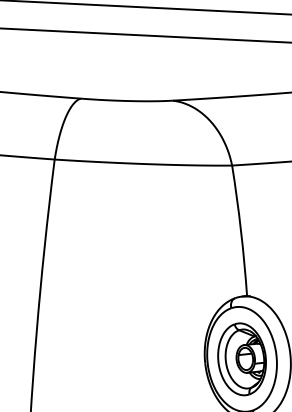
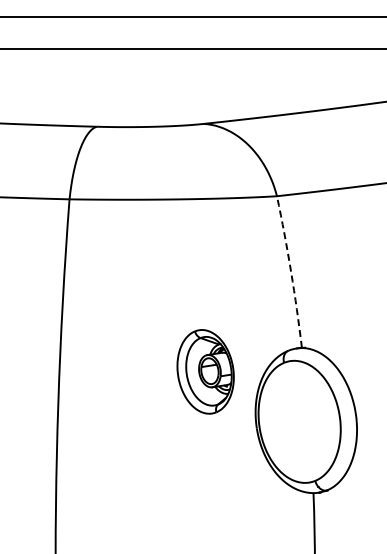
arc: (241, 230) -> (291, 271), solid -> dashed
part: (241, 359) -> (205, 371), moved

